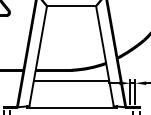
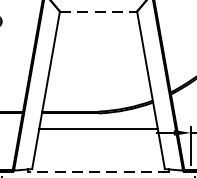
line: (71, 6) -> (98, 12), solid -> dashed
line: (71, 107) -> (98, 171), solid -> dashed

